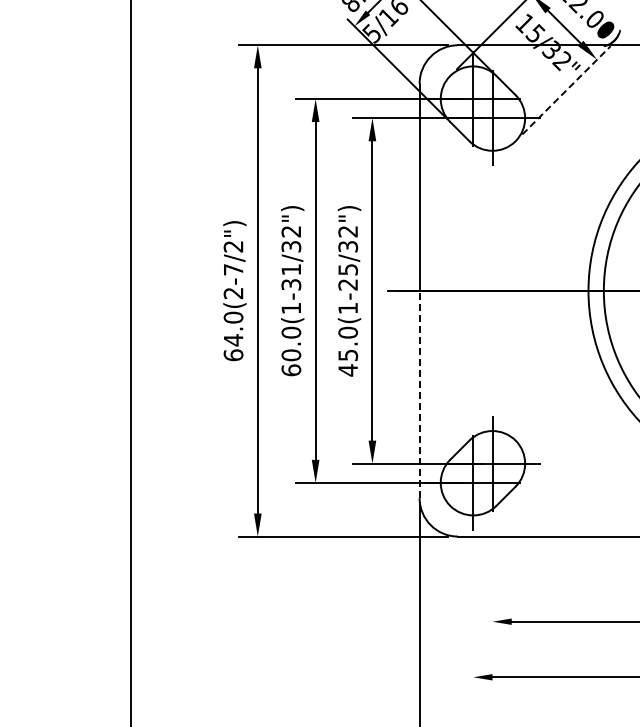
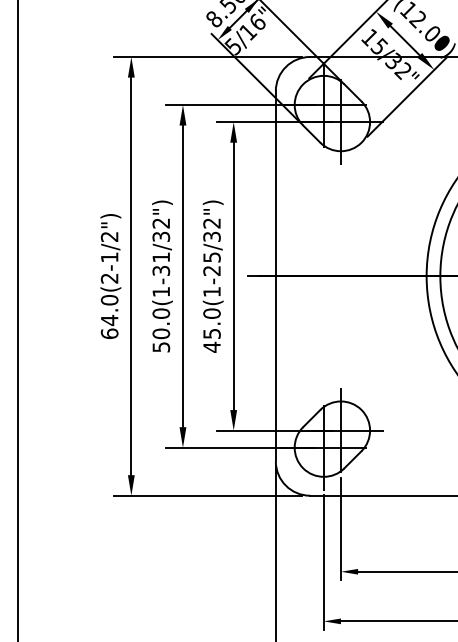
line: (566, 90) -> (407, 97), dashed -> solid
text: (233, 269) -> (109, 257), 64.0(2-7/2") -> 64.0(2-1/2")
text: (291, 370) -> (161, 347), 60.0(1-31/32") -> 50.0(1-31/32")
line: (419, 394) -> (275, 368), dashed -> solid
line: (492, 573) -> (340, 528), added
line: (473, 610) -> (323, 561), added

